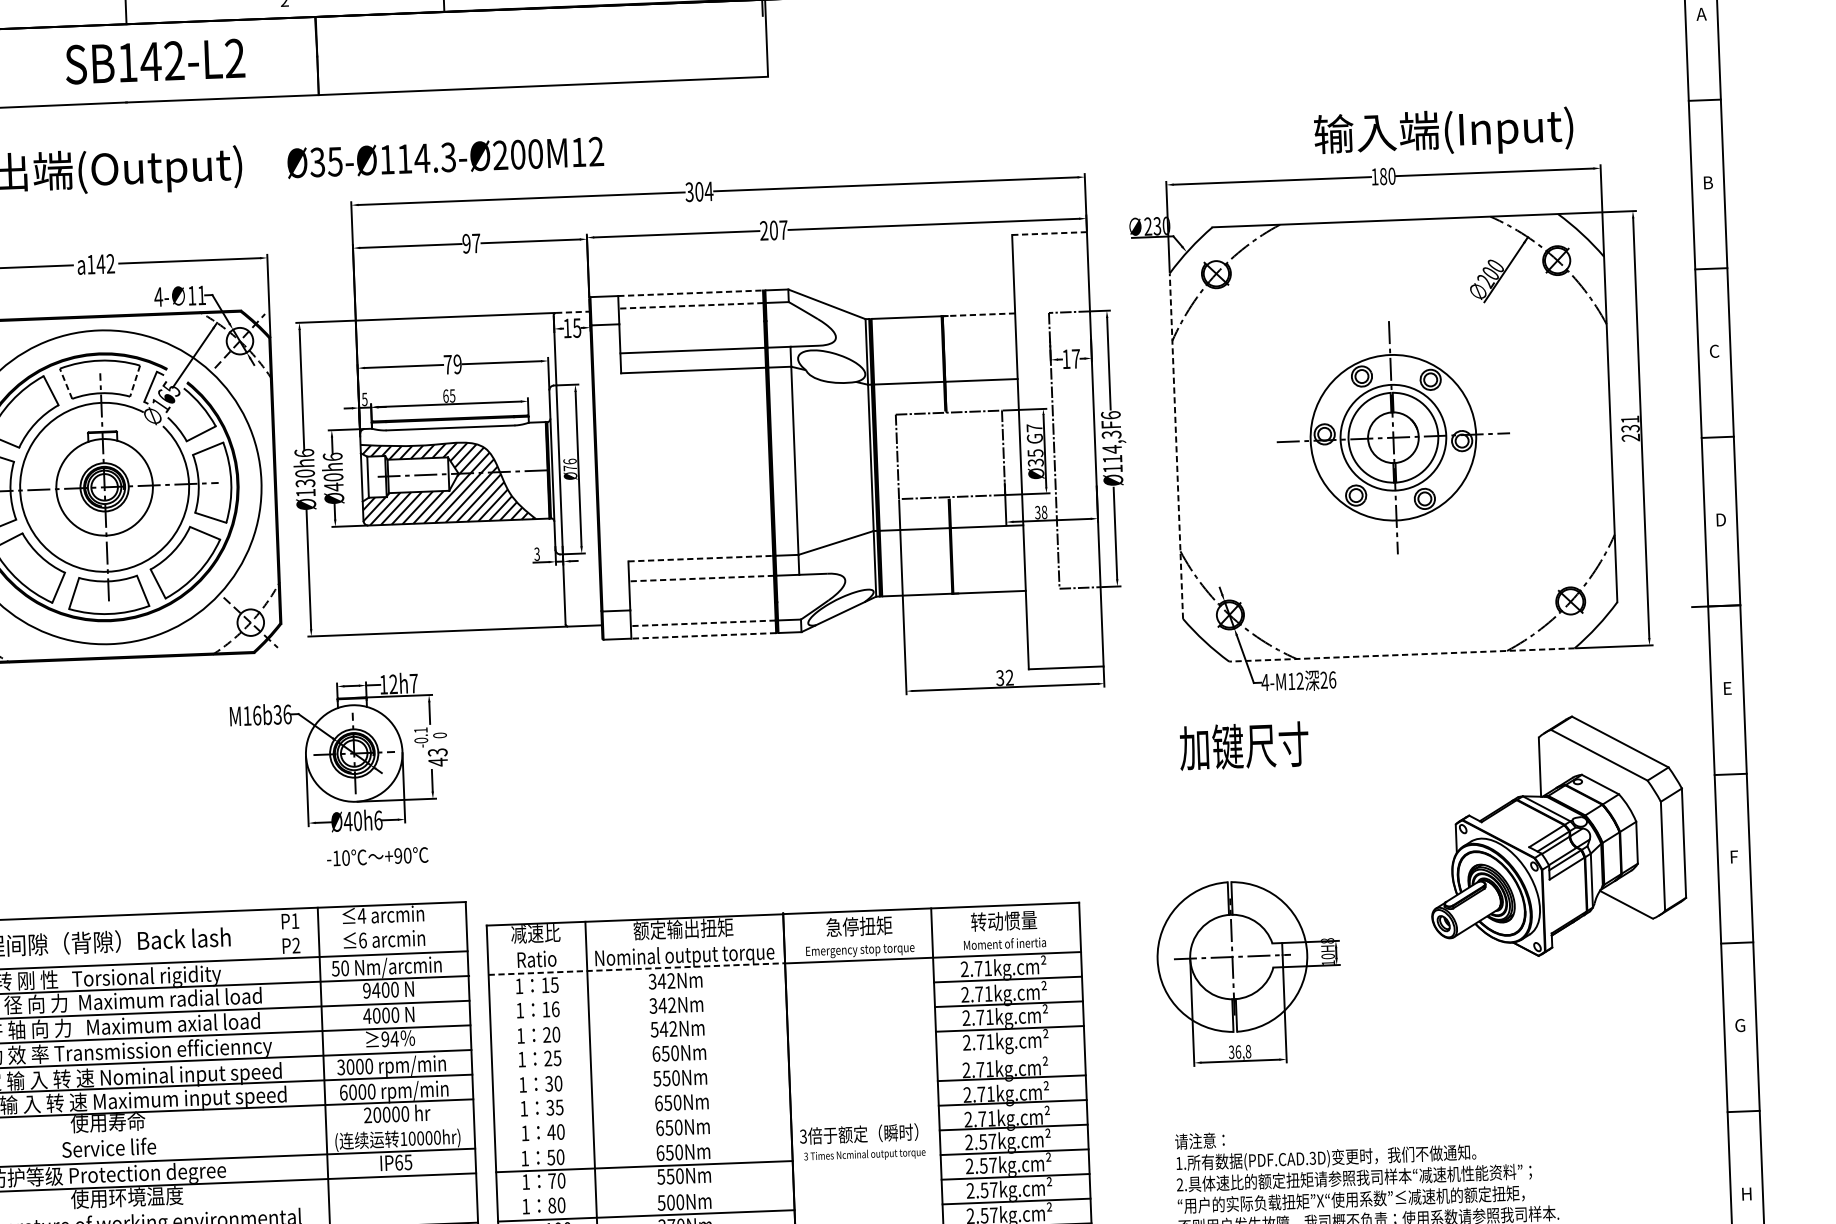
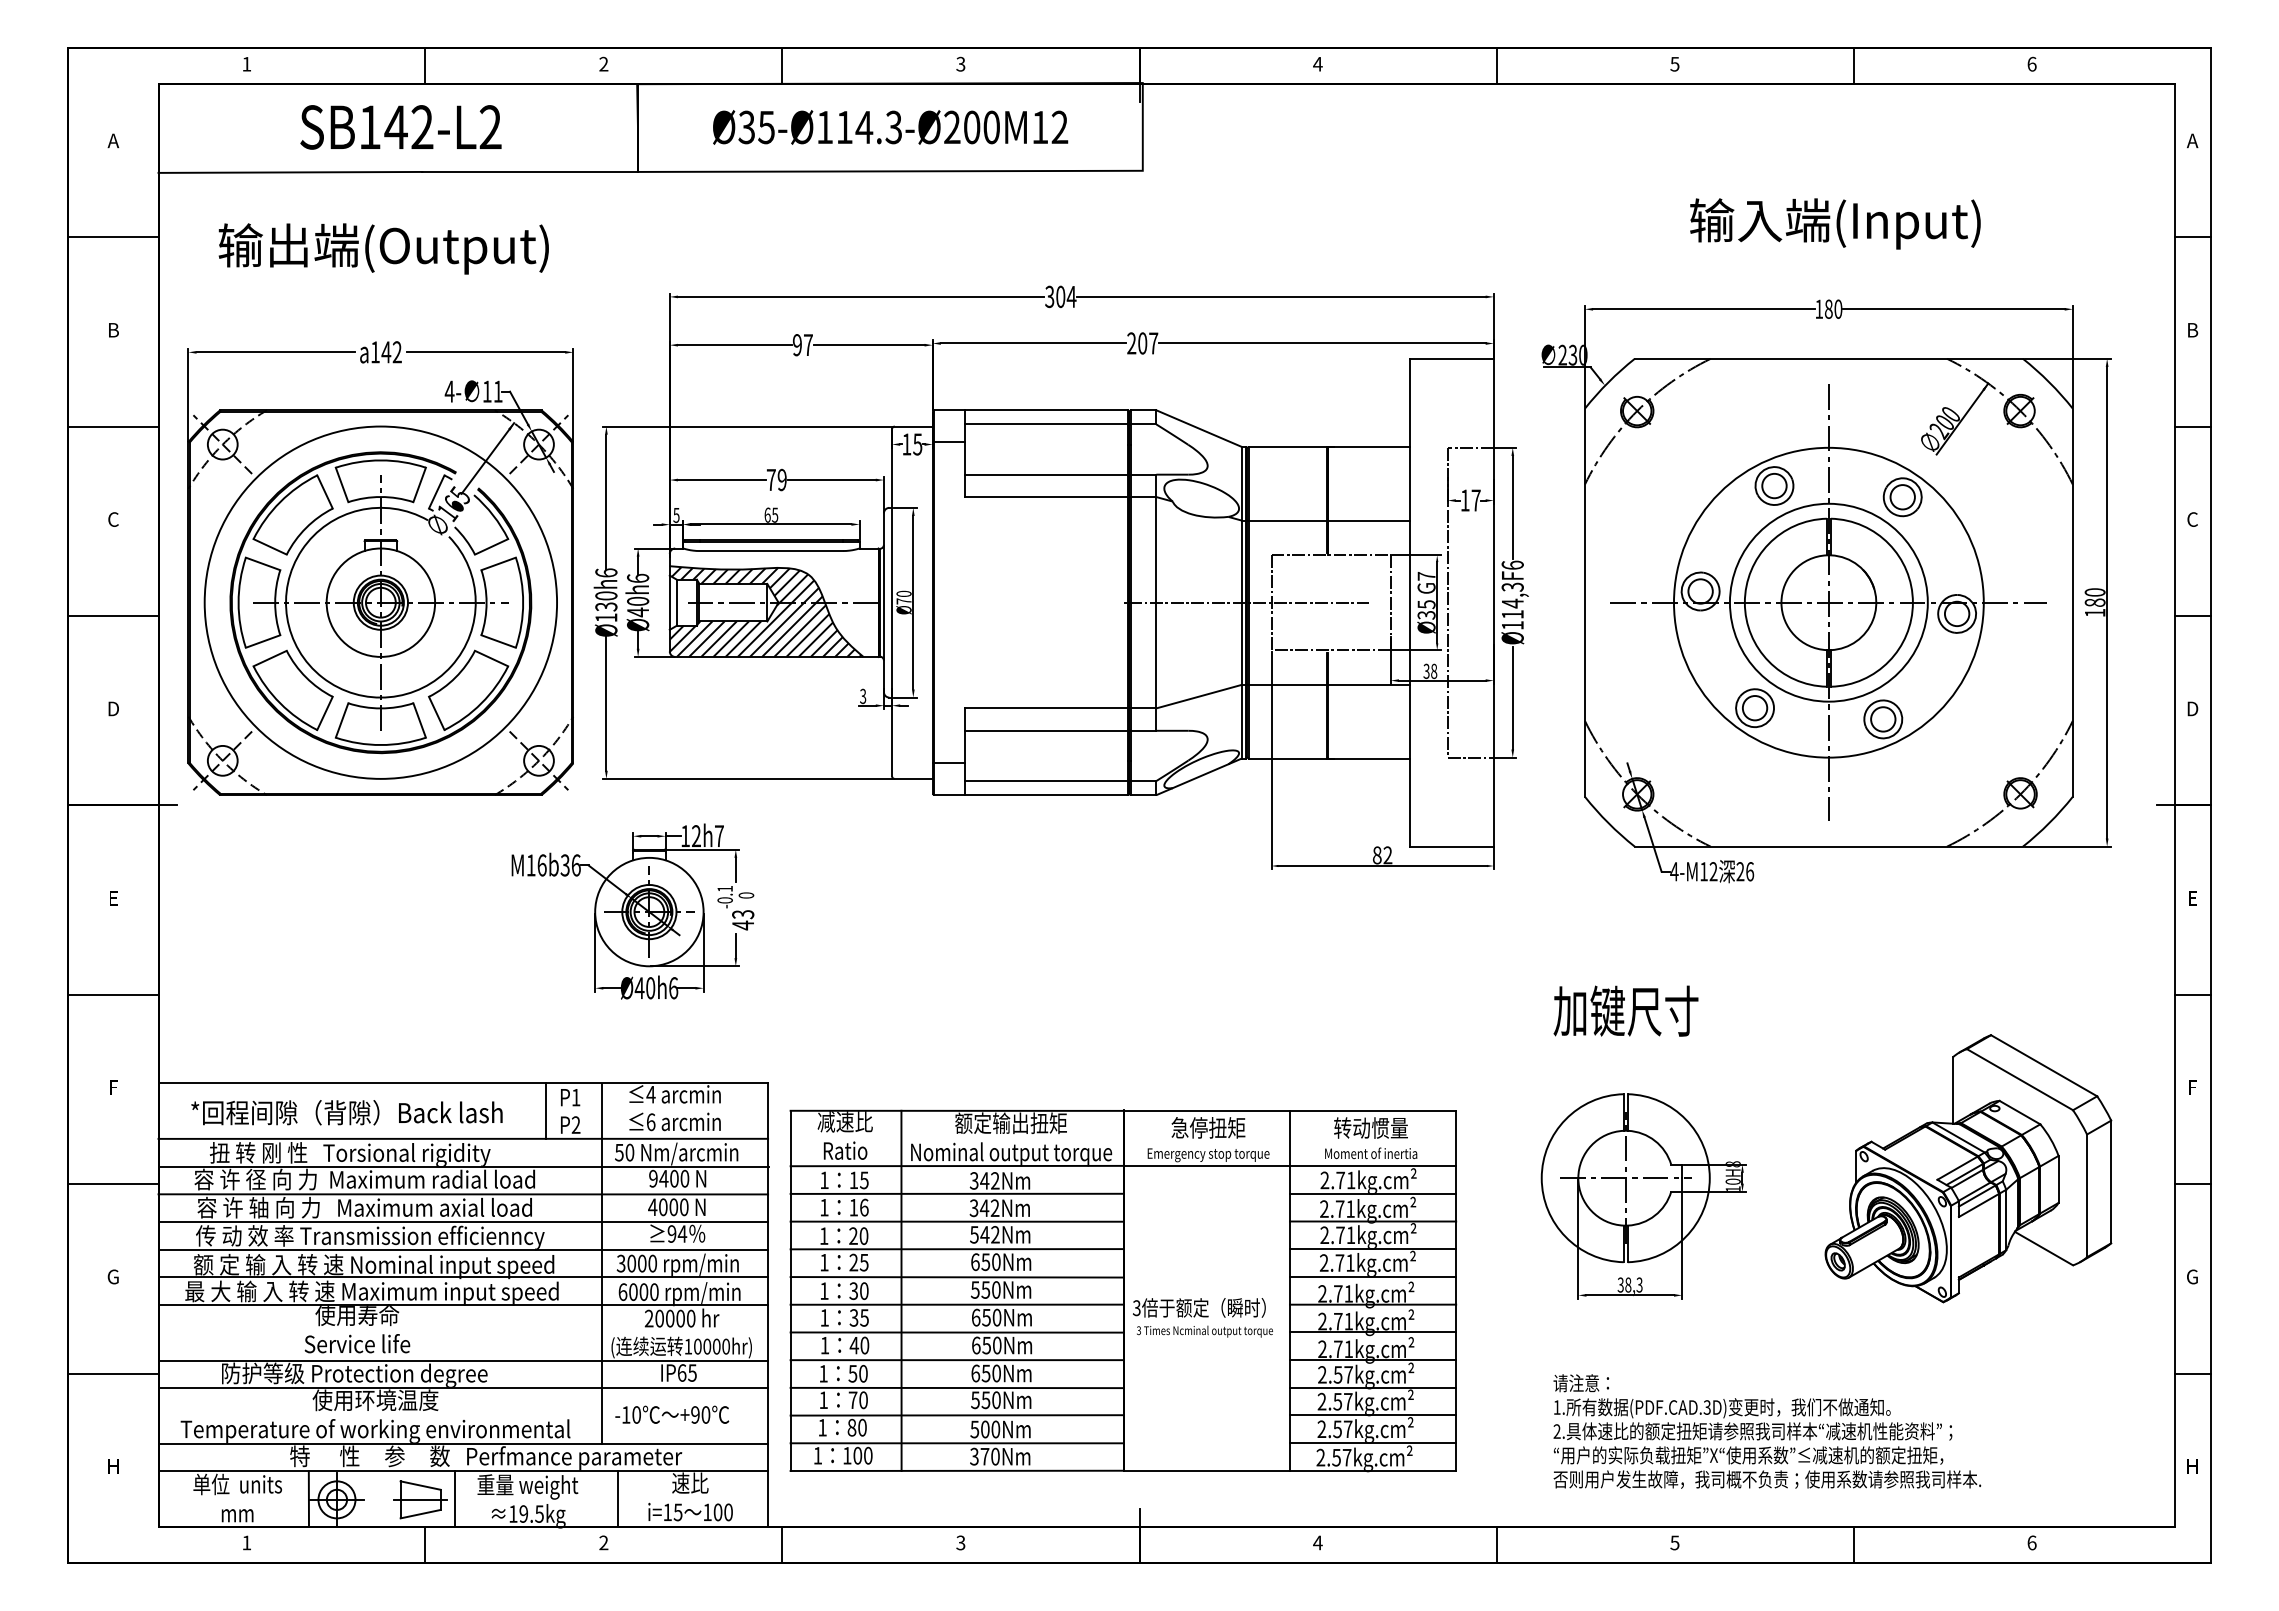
text: (154, 61) -> (400, 127), moved
text: (1443, 132) -> (1835, 223), moved
text: (445, 157) -> (890, 127), moved
line: (1049, 233) -> (1451, 358), dashed -> solid
line: (691, 293) -> (1047, 410), dashed -> solid
line: (691, 305) -> (1046, 424), dashed -> solid
line: (572, 312) -> (913, 426), dashed -> solid
line: (979, 314) -> (1369, 446), dashed -> solid
line: (135, 381) -> (419, 485), dashed -> solid
line: (65, 383) -> (341, 484), dashed -> solid
text: (1629, 428) -> (2094, 602), 231 -> 180
part: (1393, 437) -> (1828, 602), size x1.67
line: (1176, 445) -> (1584, 602), dashed -> solid
line: (874, 457) -> (1245, 602), added
text: (569, 461) -> (903, 593), Ø76 -> Ø70
line: (701, 558) -> (1047, 708), dashed -> solid
line: (701, 578) -> (1046, 730), dashed -> solid
line: (703, 623) -> (1046, 781), dashed -> solid
line: (703, 636) -> (1046, 795), dashed -> solid
line: (1401, 654) -> (1828, 846), dashed -> solid
text: (999, 678) -> (1376, 855), 32 -> 82
text: (1243, 745) -> (1625, 1010), moved
part: (1556, 836) -> (1968, 1168), moved
text: (377, 856) -> (672, 1414), moved
line: (268, 933) -> (545, 1110), added
line: (637, 969) -> (957, 1166), dashed -> solid
line: (637, 993) -> (956, 1193), added
line: (638, 1018) -> (956, 1221), added
line: (639, 1043) -> (956, 1249), added
text: (1242, 1051) -> (1633, 1284), 36,8 -> 38,3
line: (1010, 1053) -> (1372, 1276), added
line: (640, 1068) -> (956, 1277), added
line: (641, 1092) -> (956, 1304), added
line: (641, 1117) -> (956, 1332), added
line: (642, 1142) -> (956, 1360), added
text: (862, 1142) -> (1202, 1317), moved
line: (644, 1191) -> (956, 1415), added

